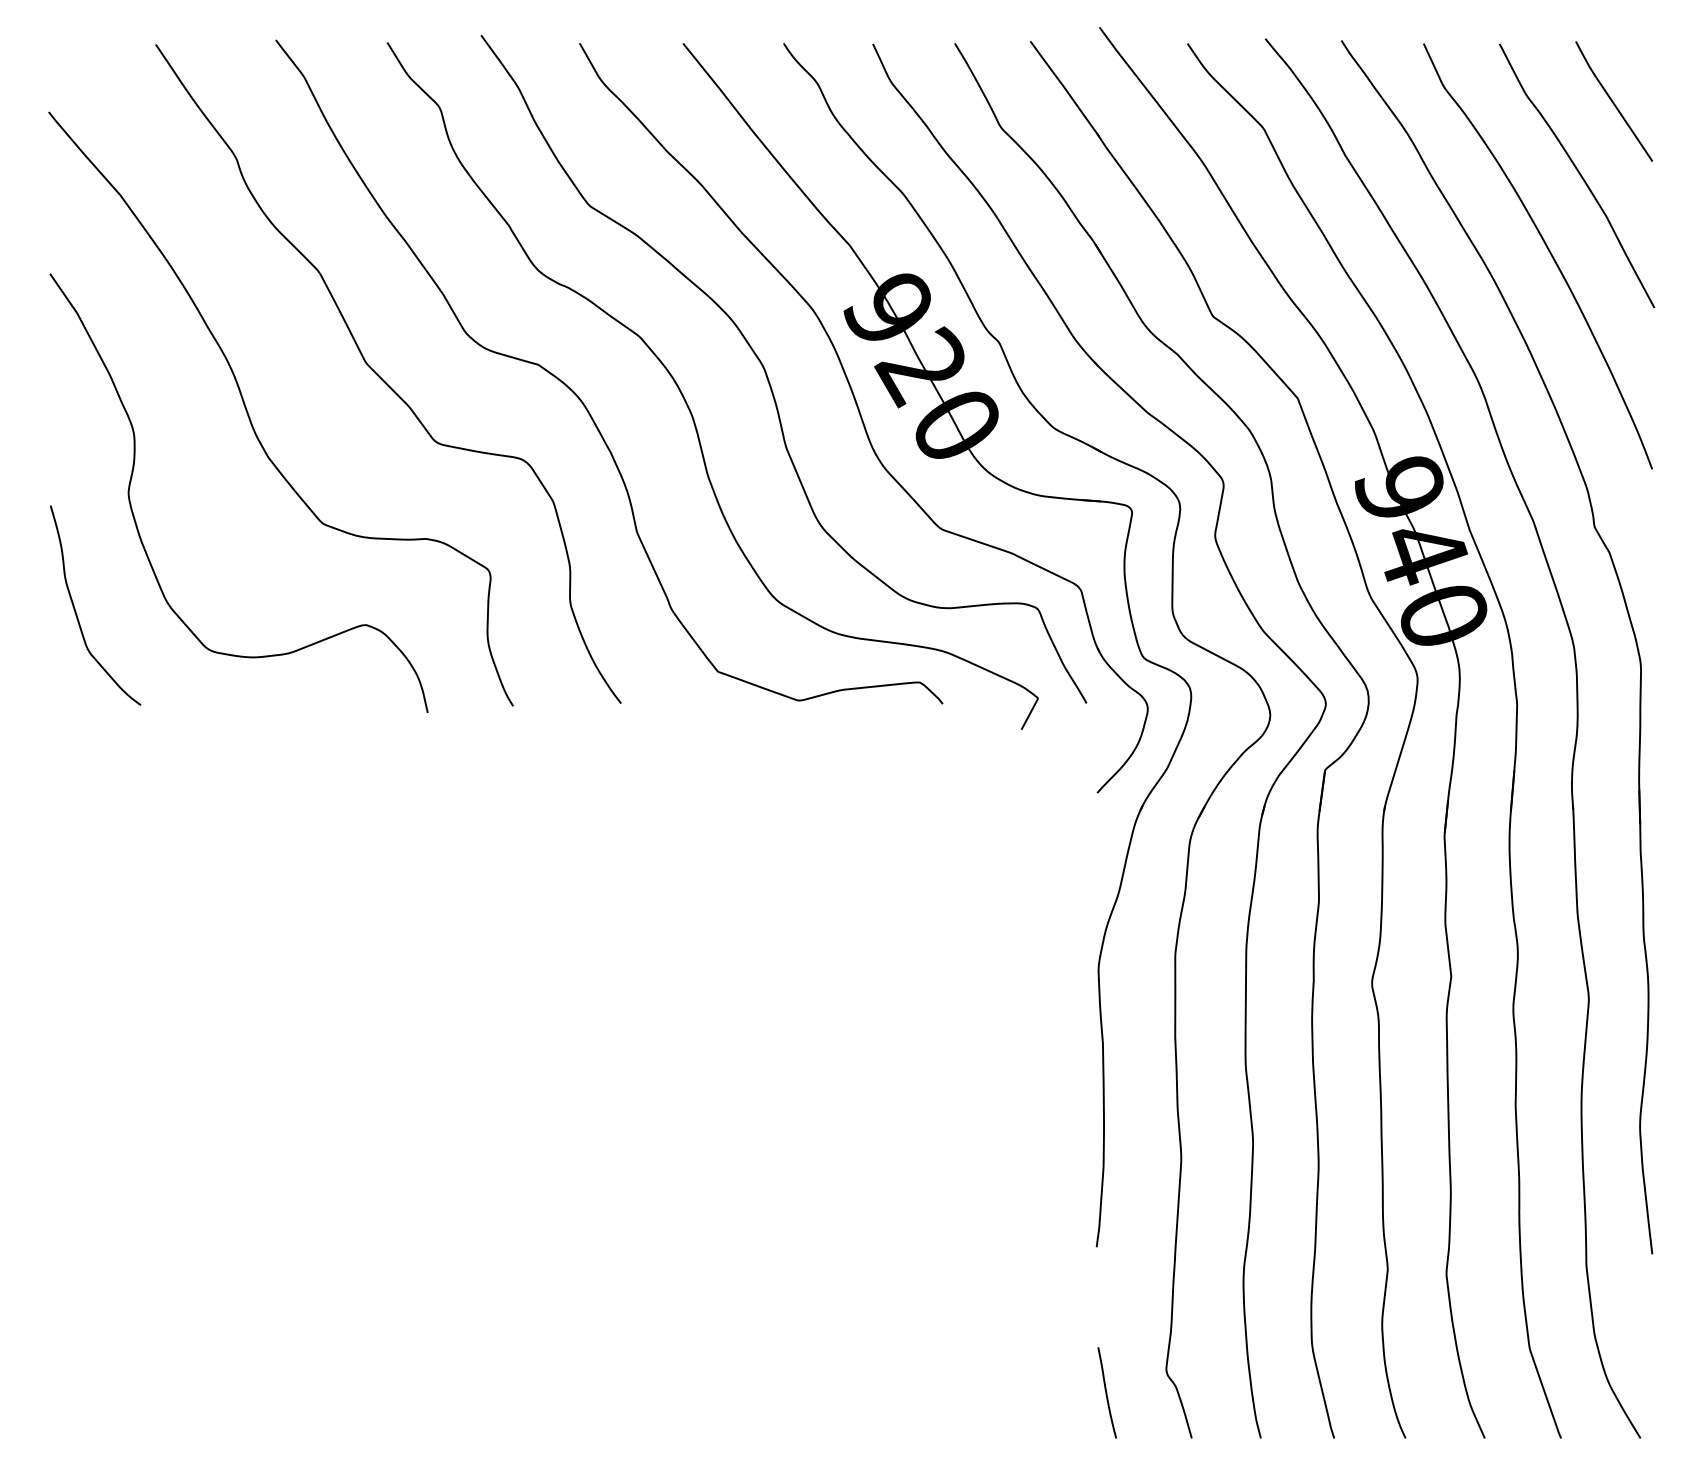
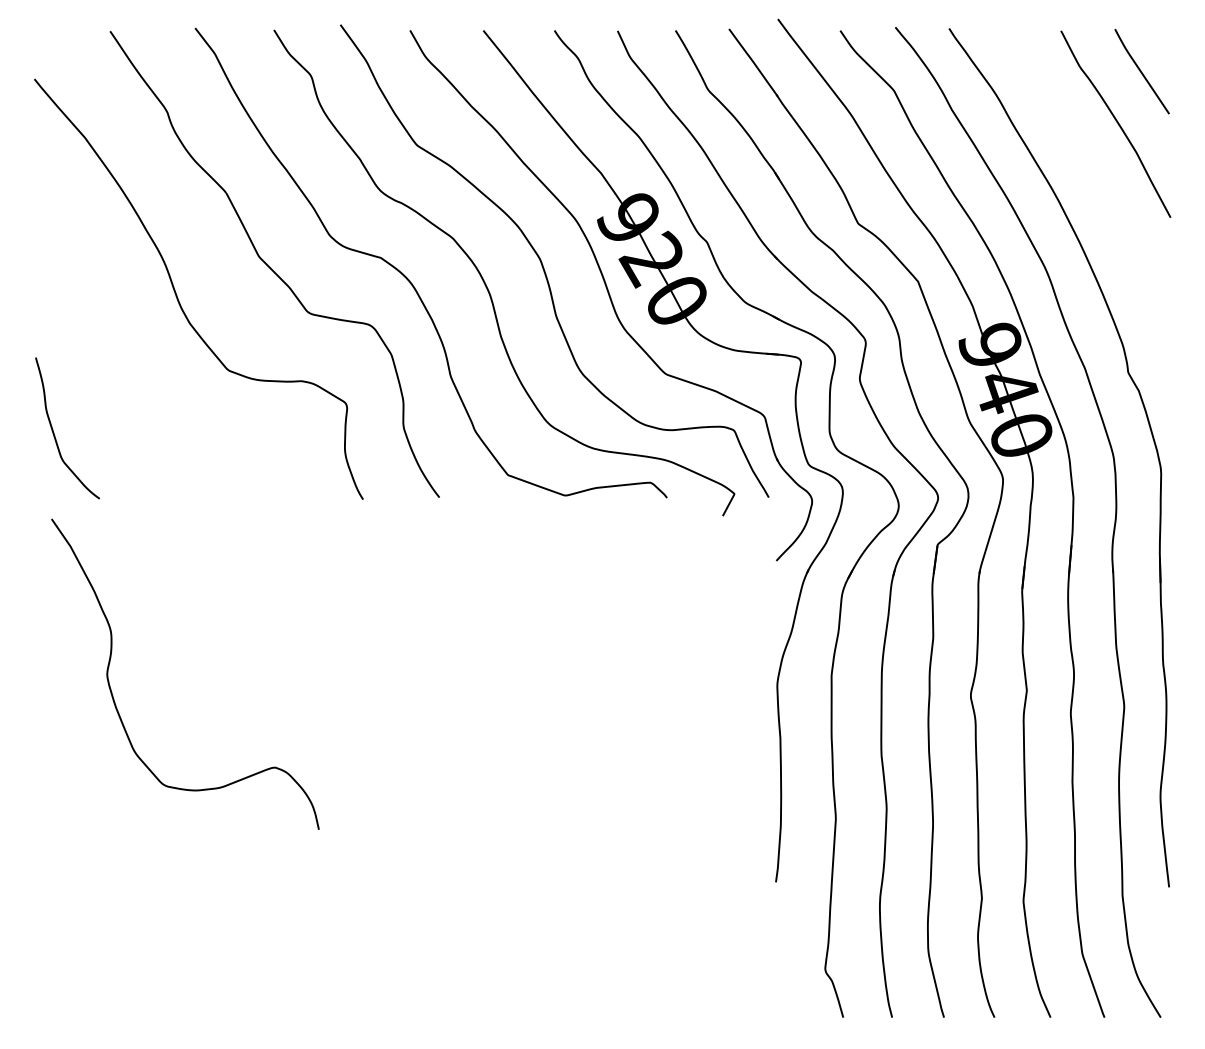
curve: (1548, 251) -> (1095, 177), removed
curve: (136, 521) -> (112, 694), moved
curve: (1106, 1392) -> (782, 985), removed

